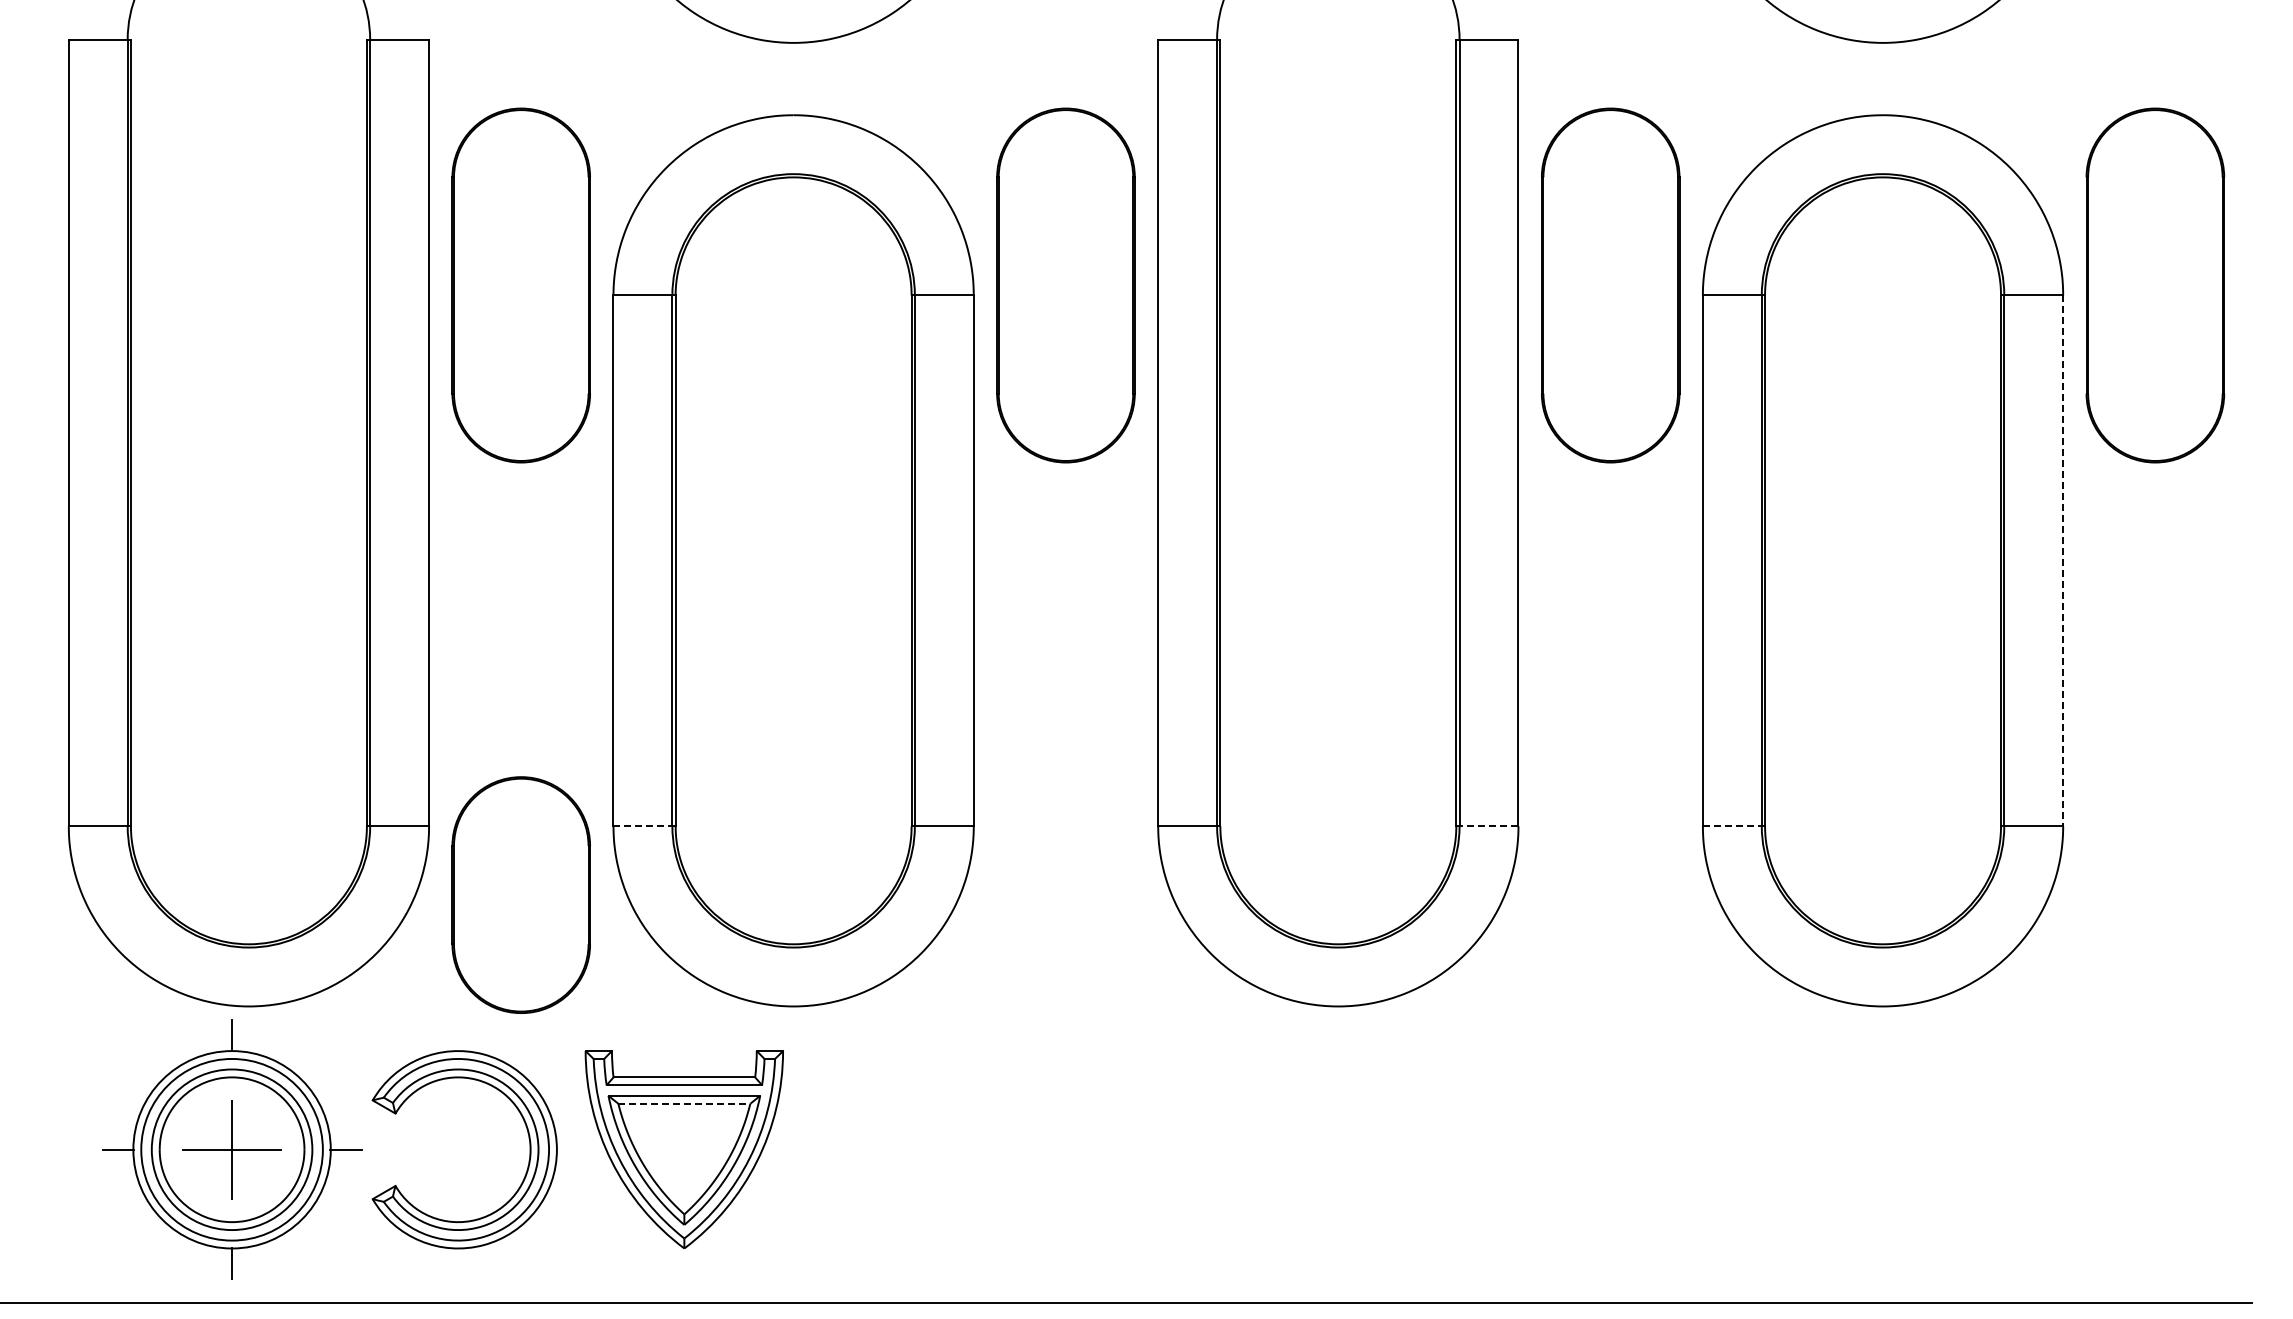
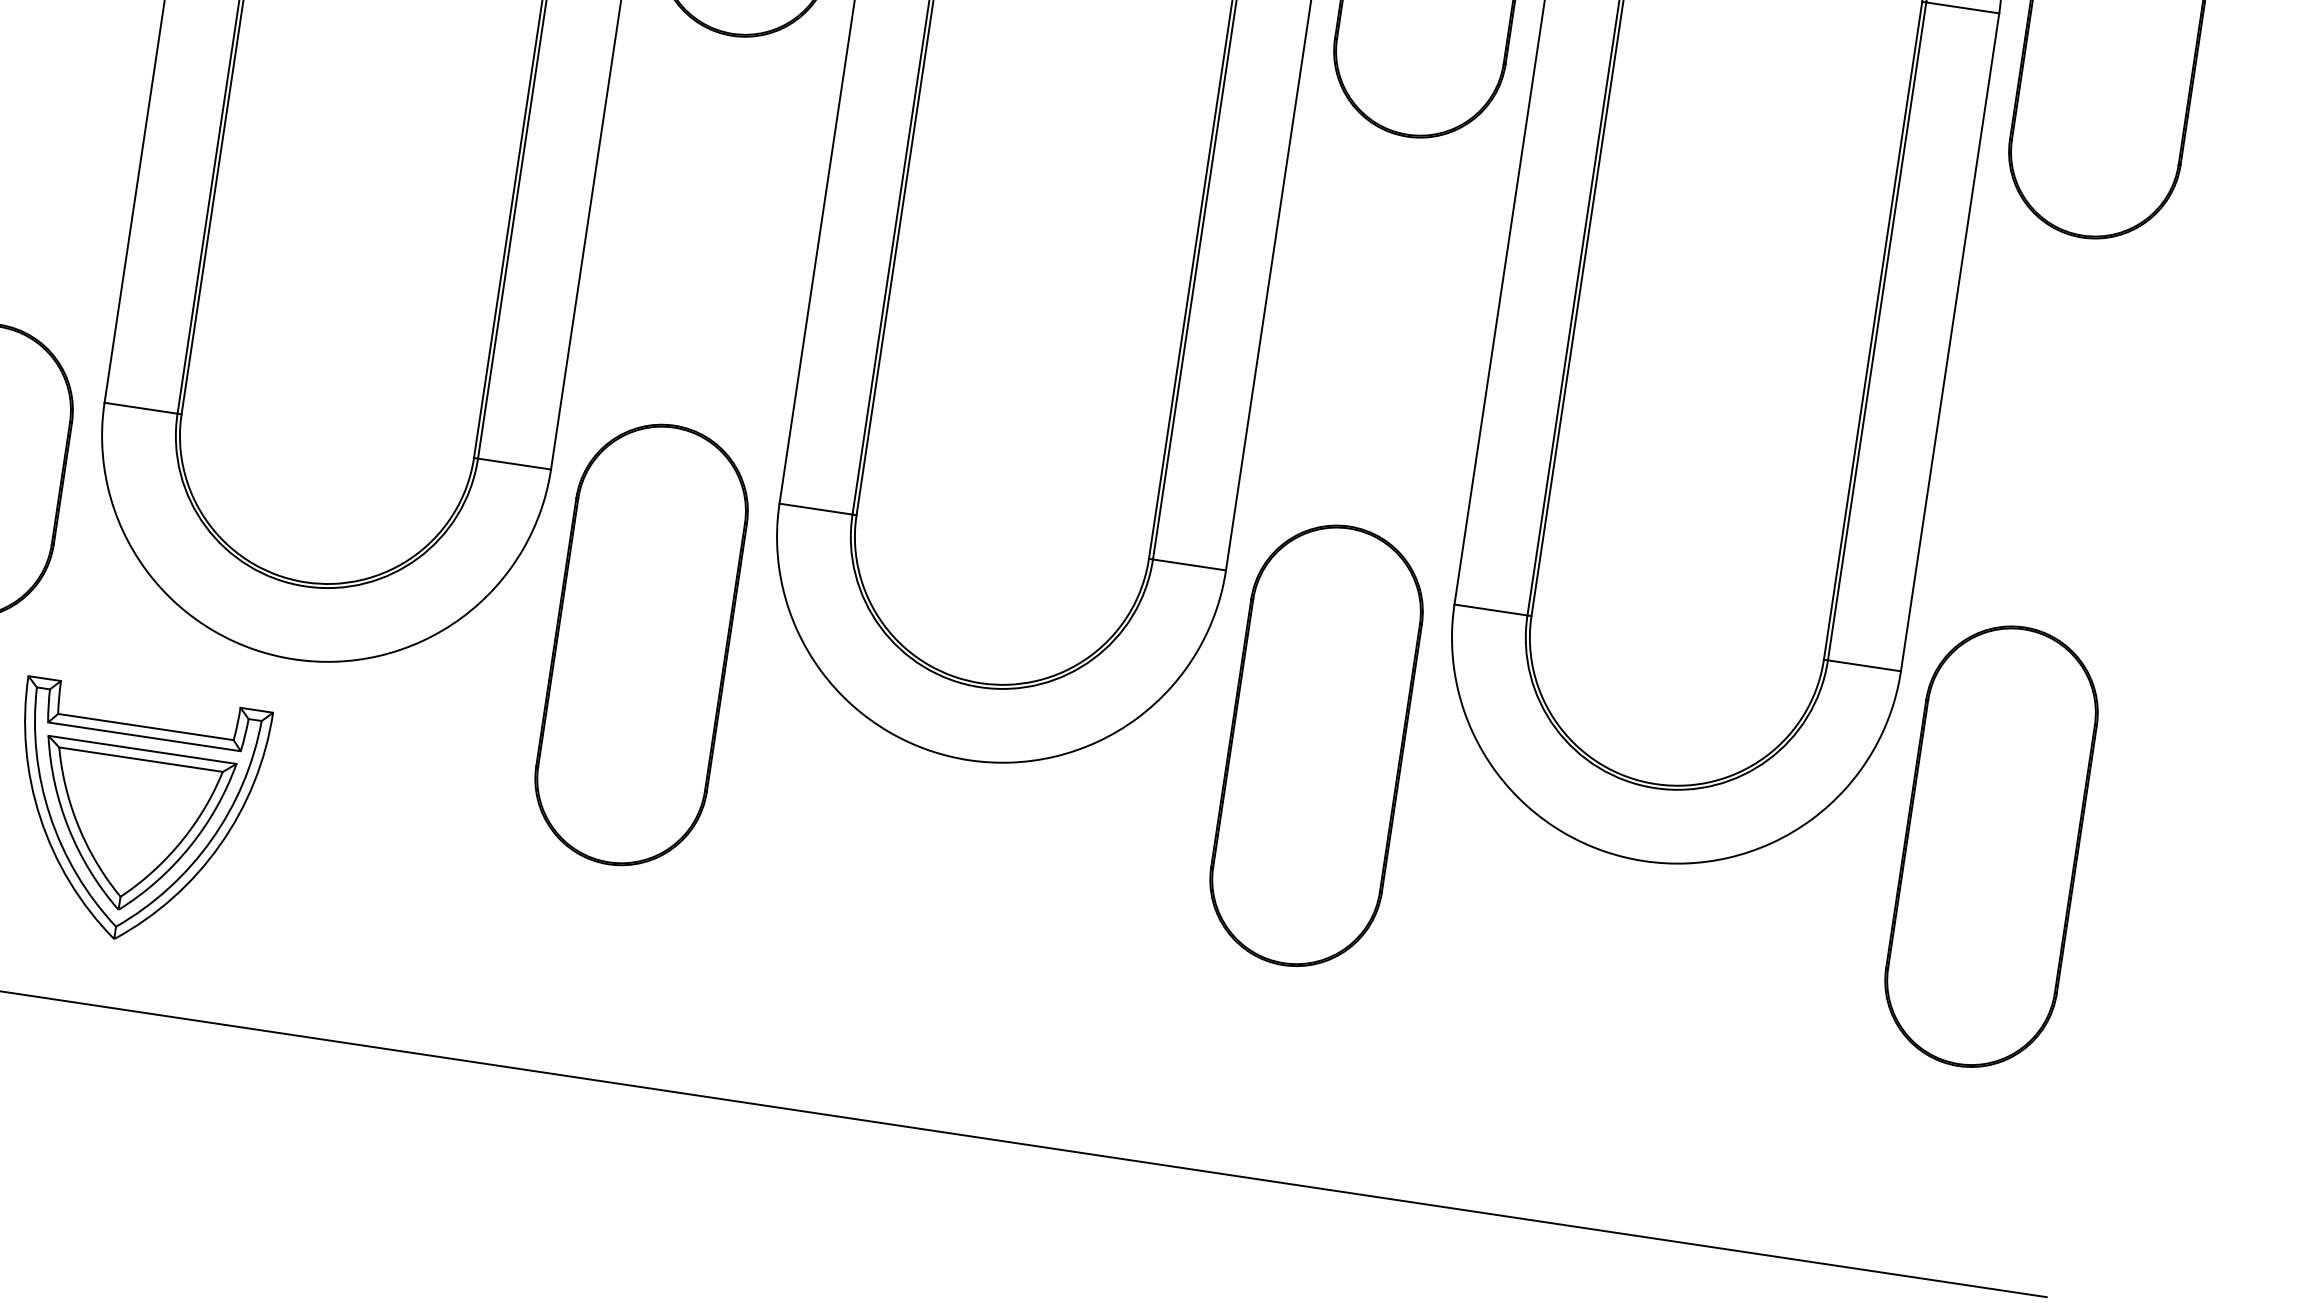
line: (2063, 561) -> (1950, 343), dashed -> solid
line: (643, 826) -> (141, 408), dashed -> solid
line: (1488, 826) -> (1188, 565), dashed -> solid
line: (1732, 826) -> (1491, 610), dashed -> solid
part: (1065, 953) -> (641, 644), added
part: (1610, 953) -> (1316, 745), added
part: (2155, 953) -> (1991, 845), added
line: (684, 1103) -> (141, 759), dashed -> solid

